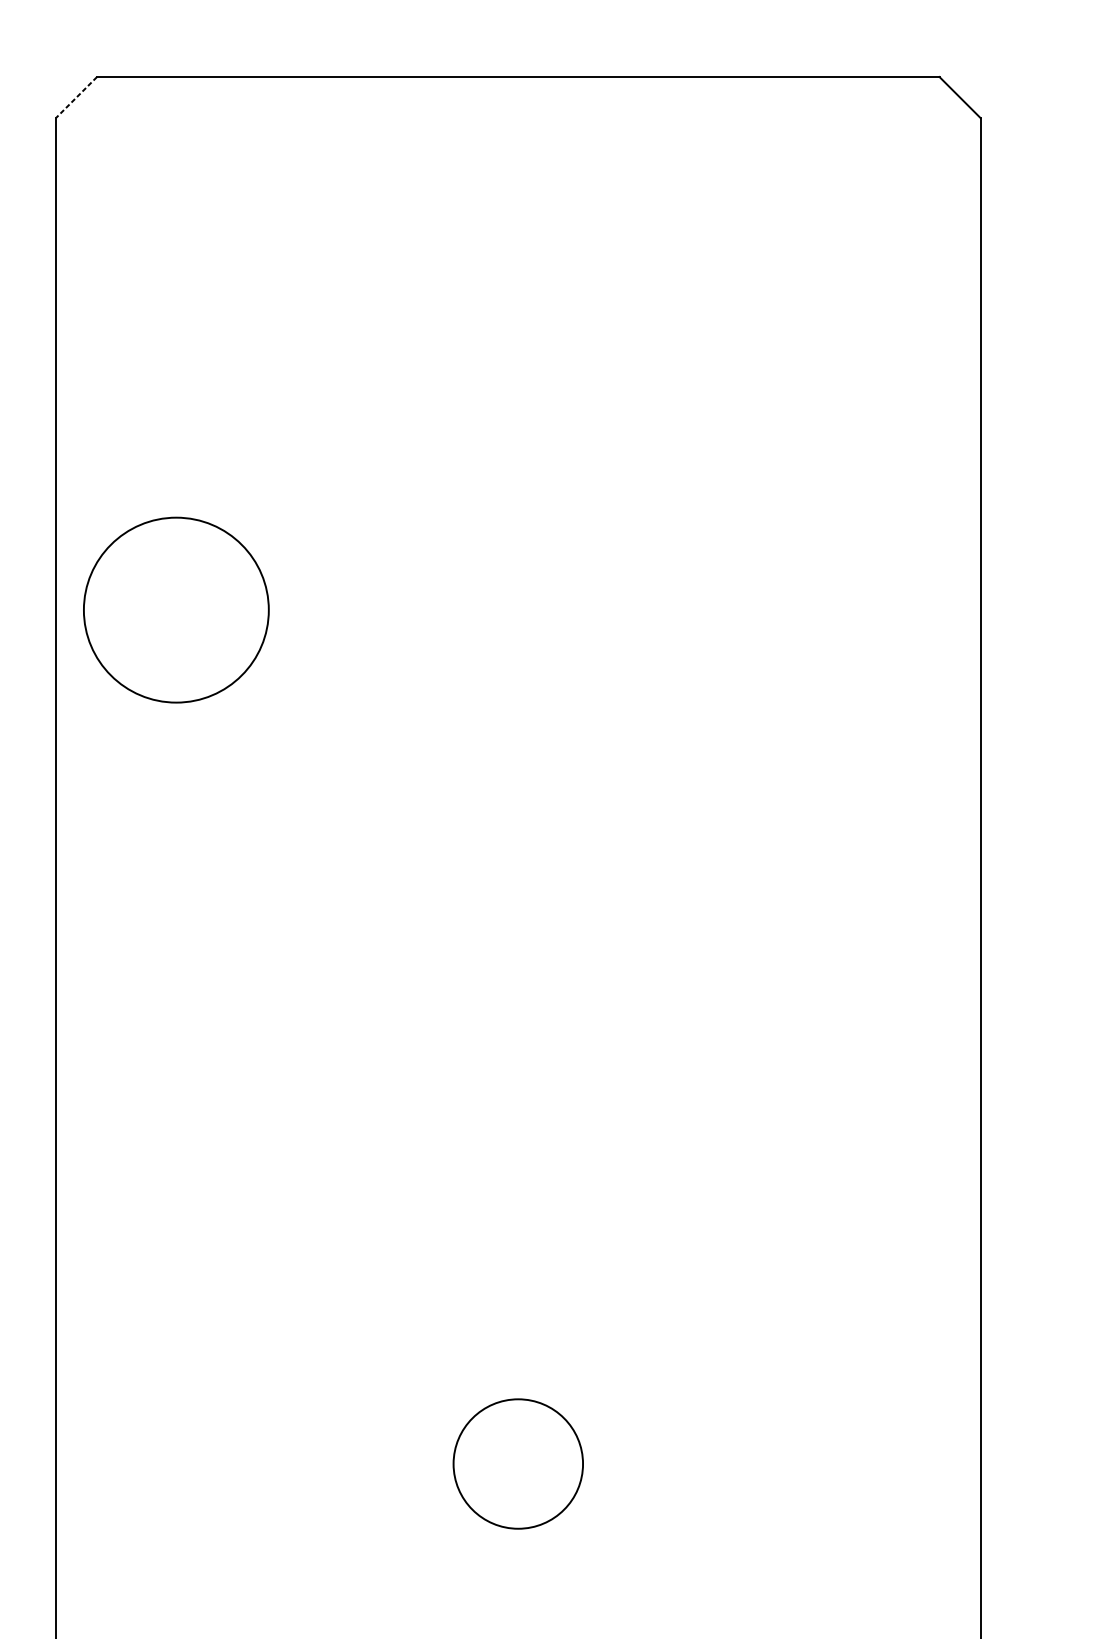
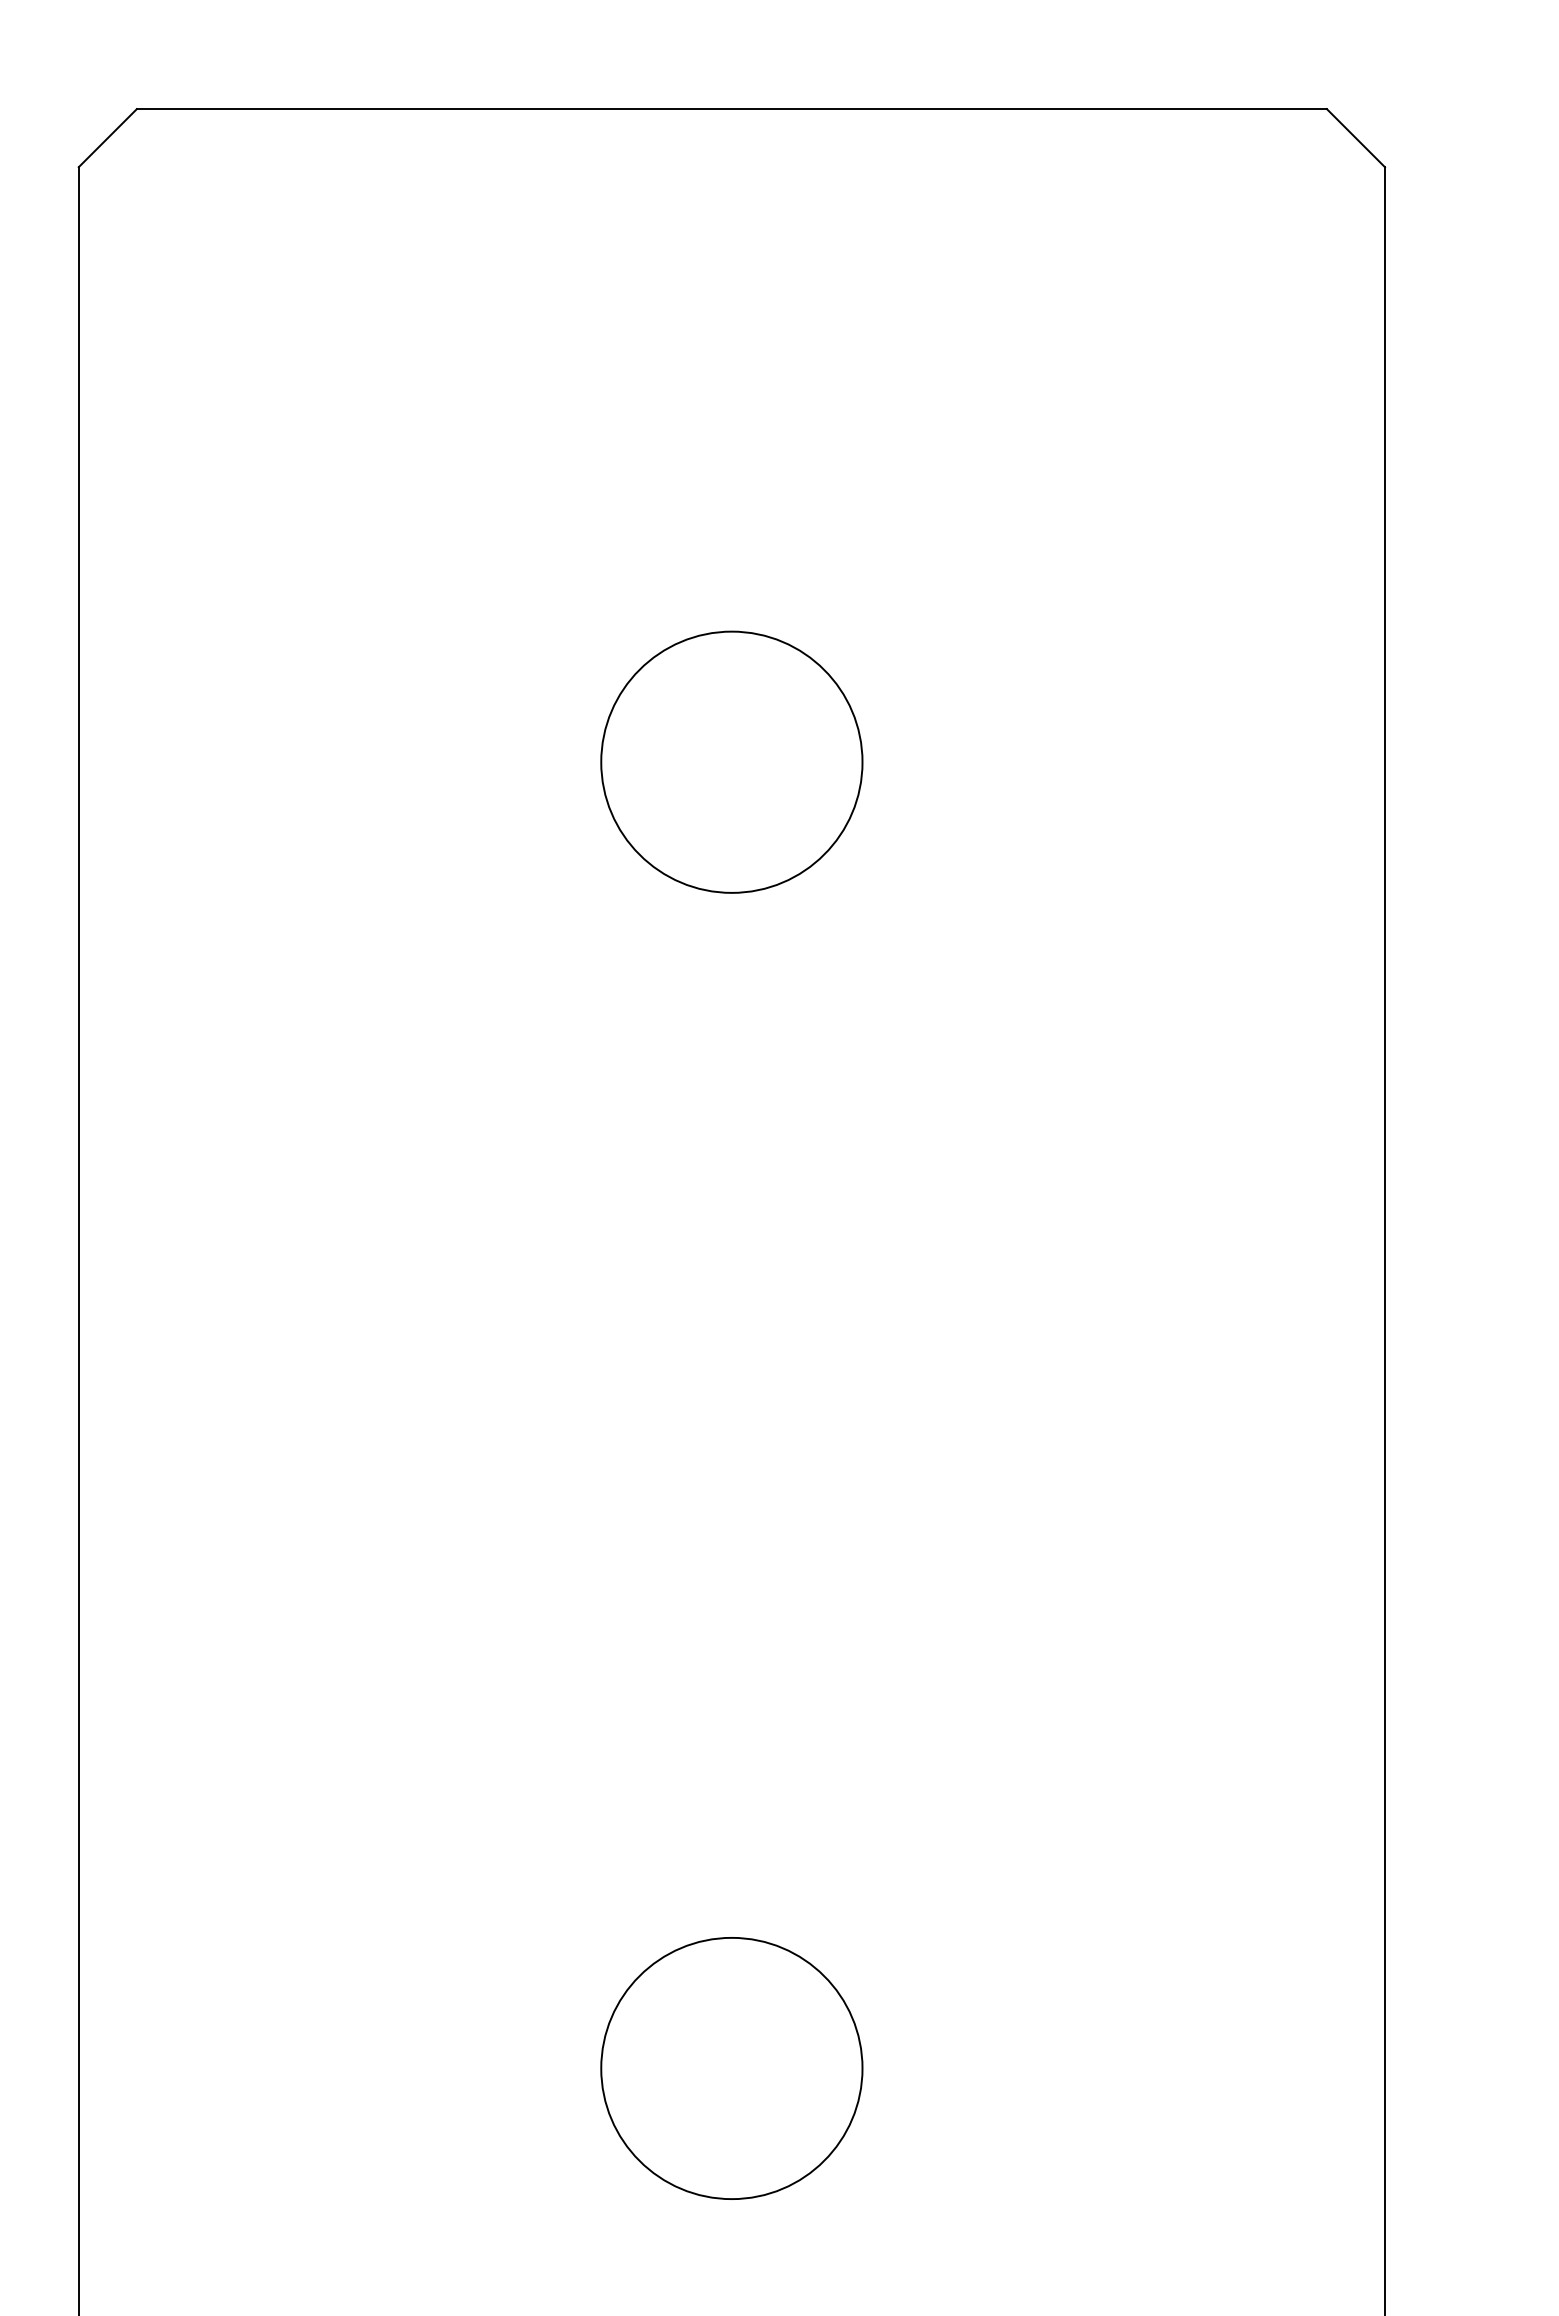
line: (76, 97) -> (107, 138), dashed -> solid
circle: (176, 609) -> (731, 761), moved
circle: (518, 1464) -> (731, 2068), size x1.43

